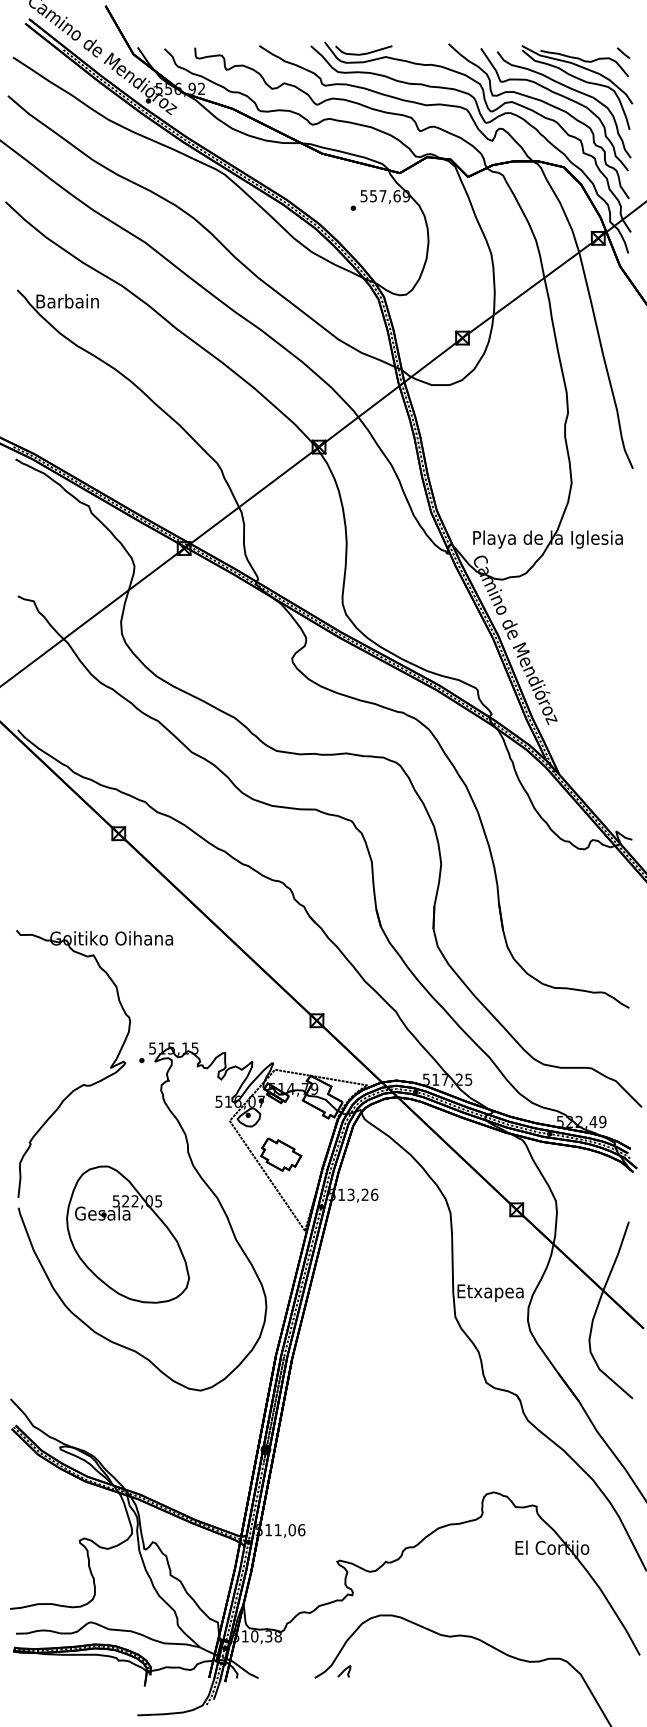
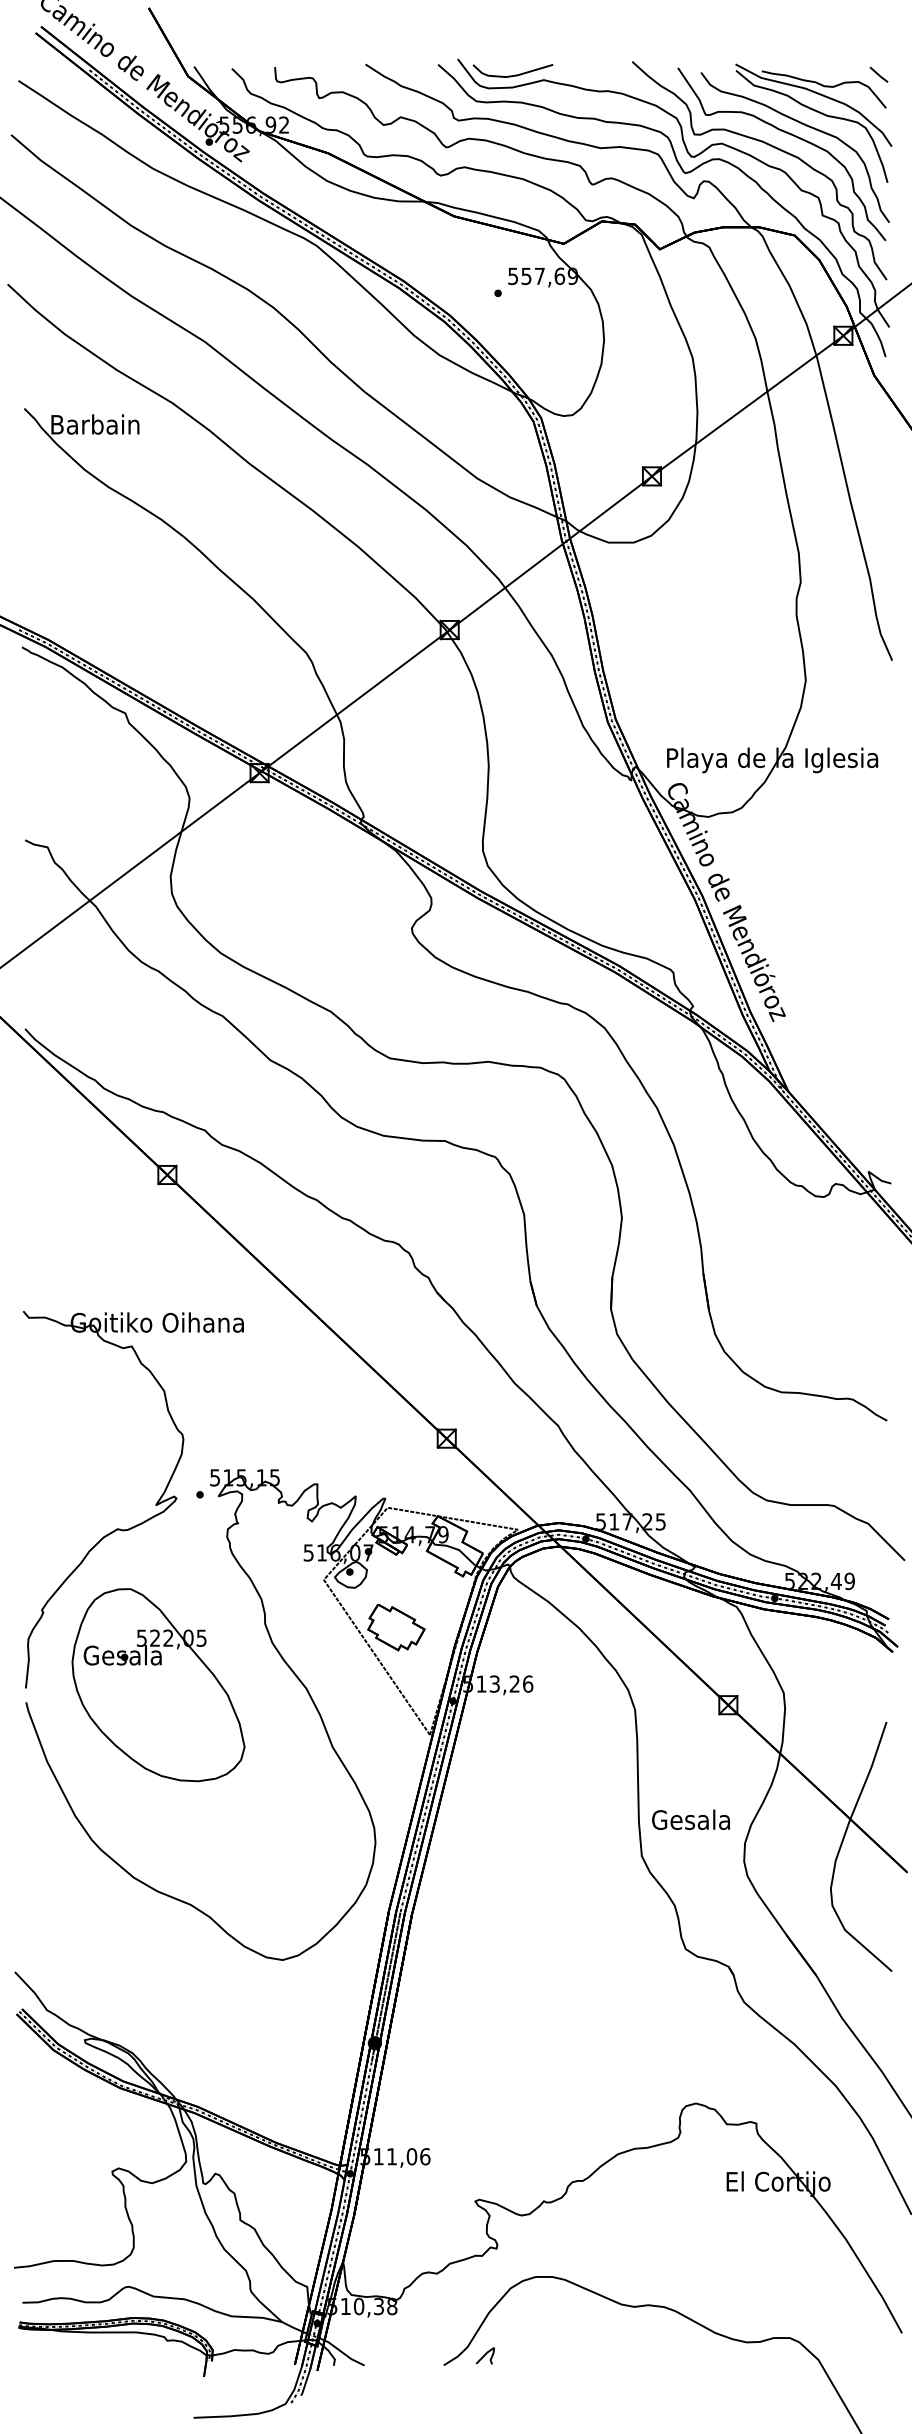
part: (128, 1234) -> (158, 1685), moved
text: (490, 1293) -> (691, 1822), Etxapea -> Gesala

